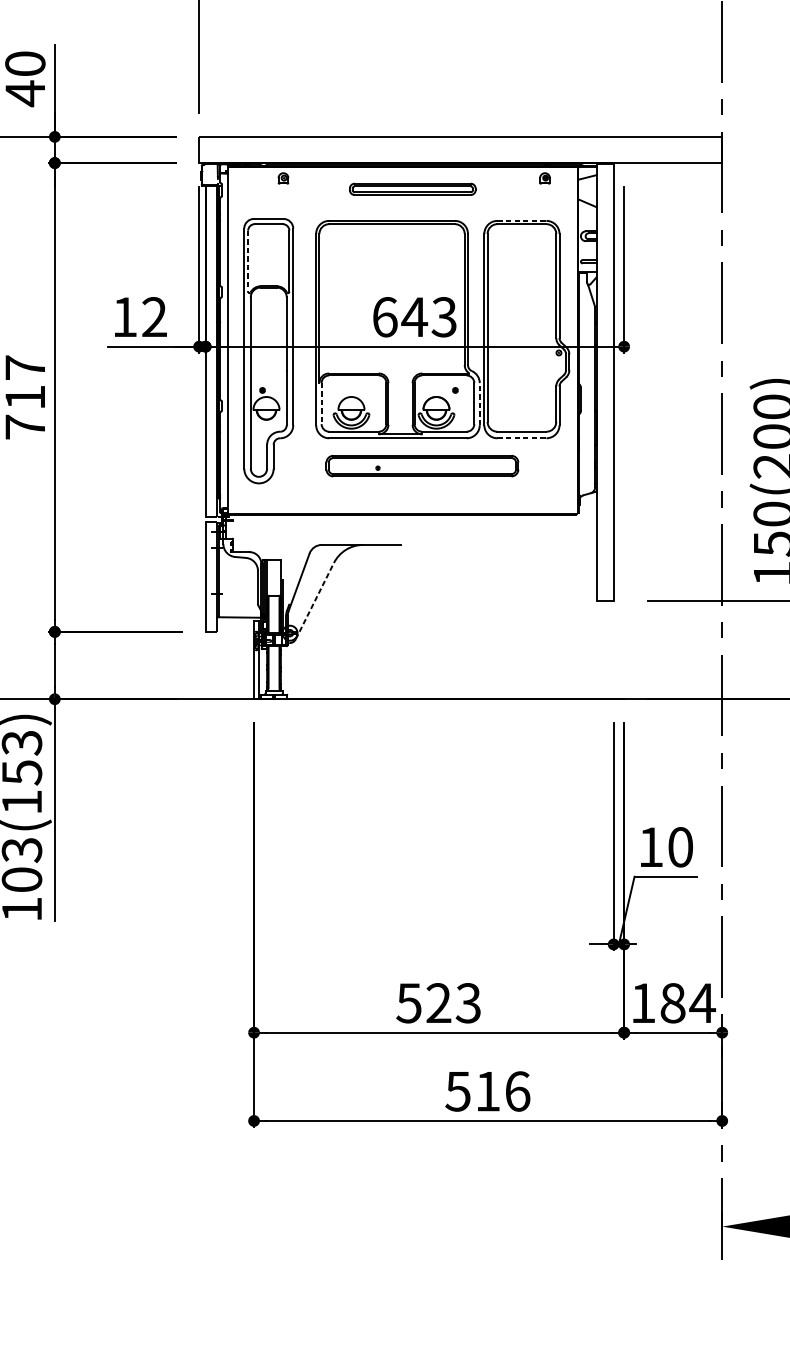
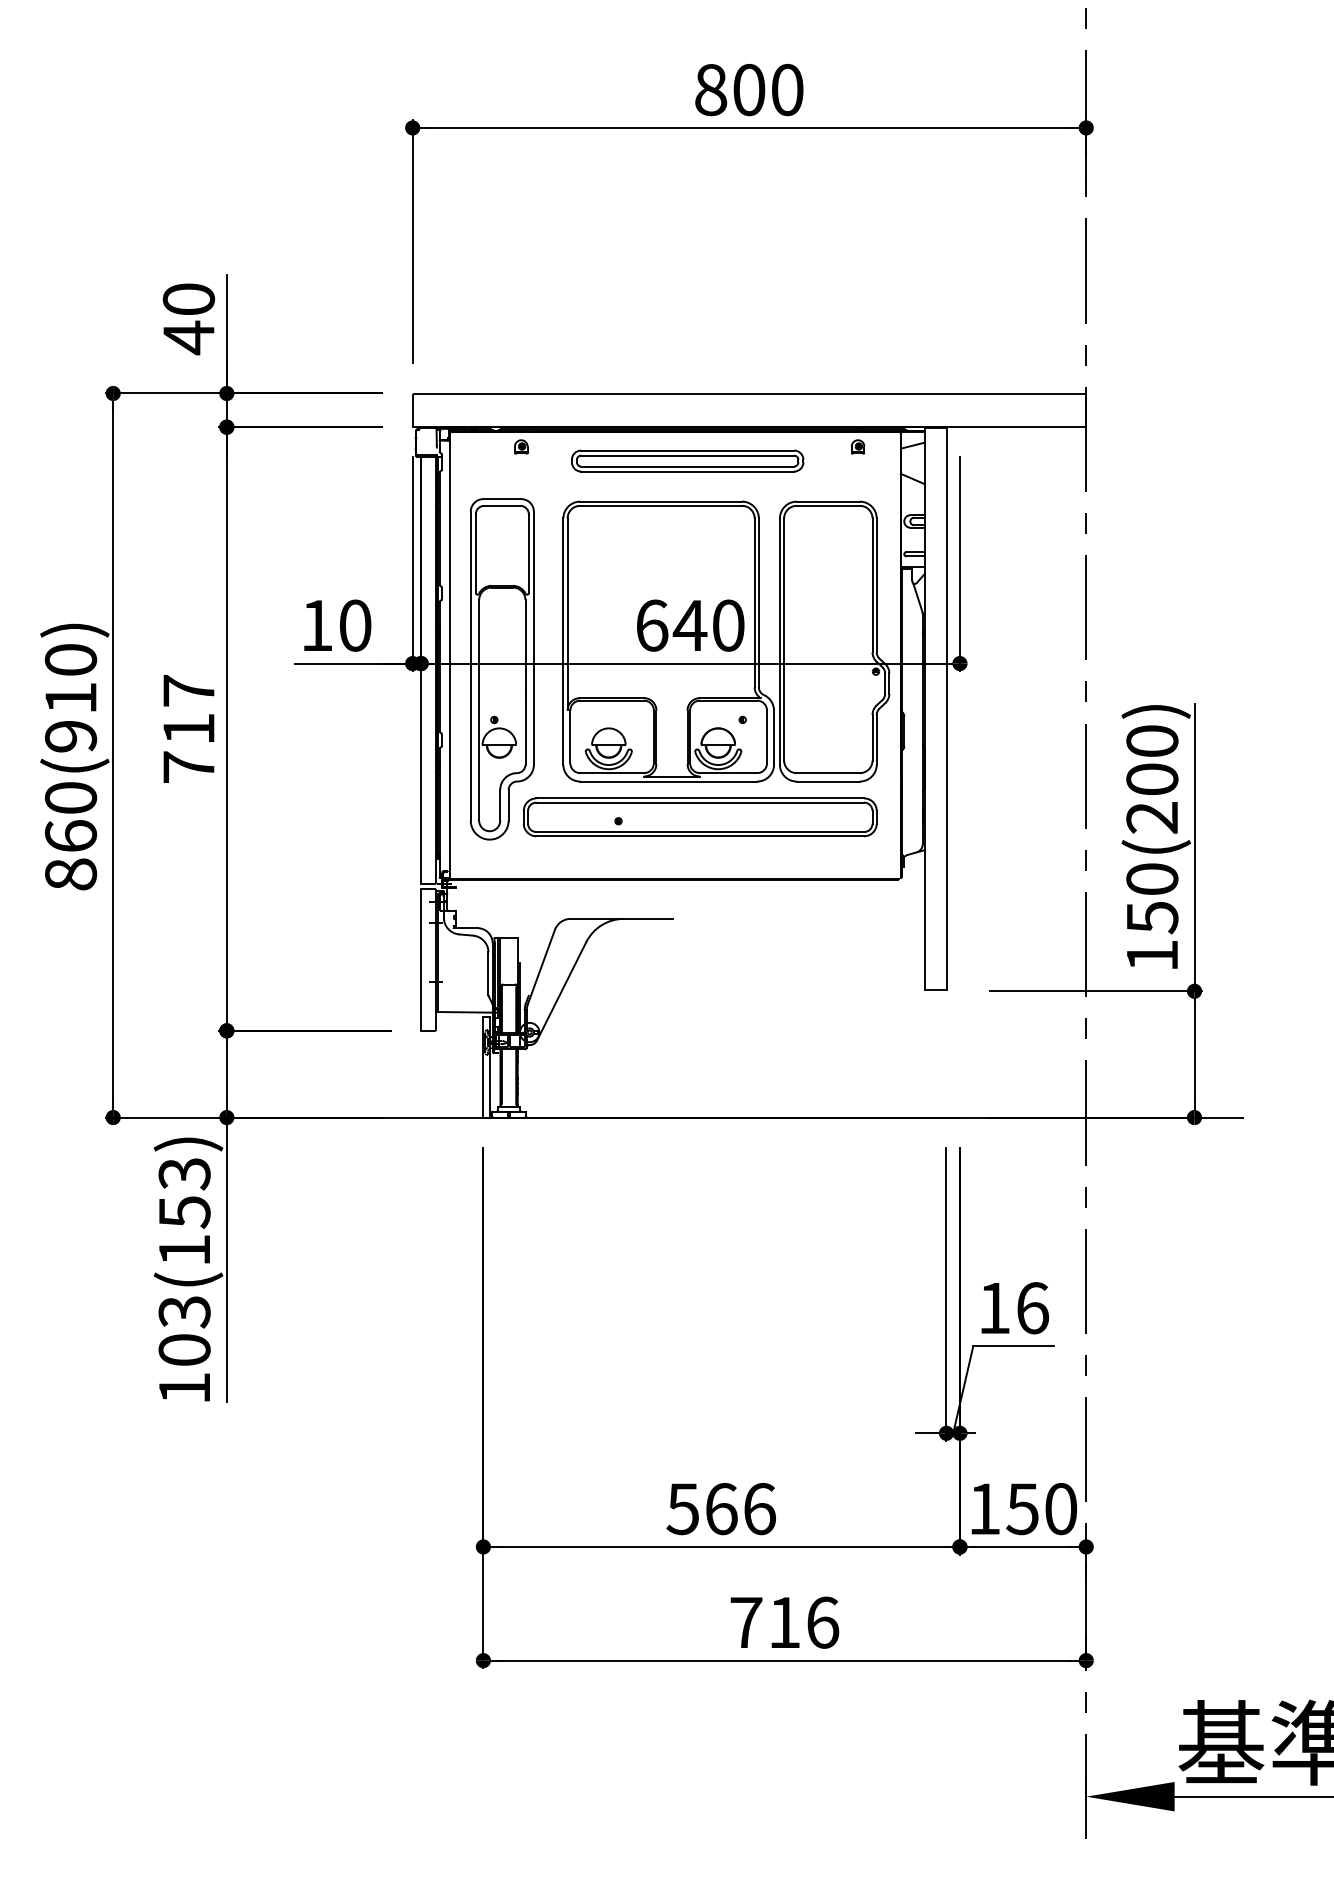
part: (412, 188) -> (687, 460), size x1.43
line: (522, 220) -> (828, 501), dashed -> solid
line: (247, 261) -> (475, 554), dashed -> solid
text: (154, 317) -> (355, 625), 12 -> 10
text: (443, 317) -> (727, 625), 643 -> 640
line: (321, 403) -> (570, 736), dashed -> solid
line: (480, 404) -> (774, 737), dashed -> solid
line: (522, 438) -> (828, 781), dashed -> solid
part: (421, 466) -> (699, 817), size x1.43
line: (314, 601) -> (561, 991), dashed -> solid
text: (681, 847) -> (1033, 1308), 10 -> 16
text: (453, 1003) -> (740, 1509), 523 -> 566
text: (688, 1003) -> (1042, 1509), 184 -> 150
text: (457, 1091) -> (745, 1622), 516 -> 716

